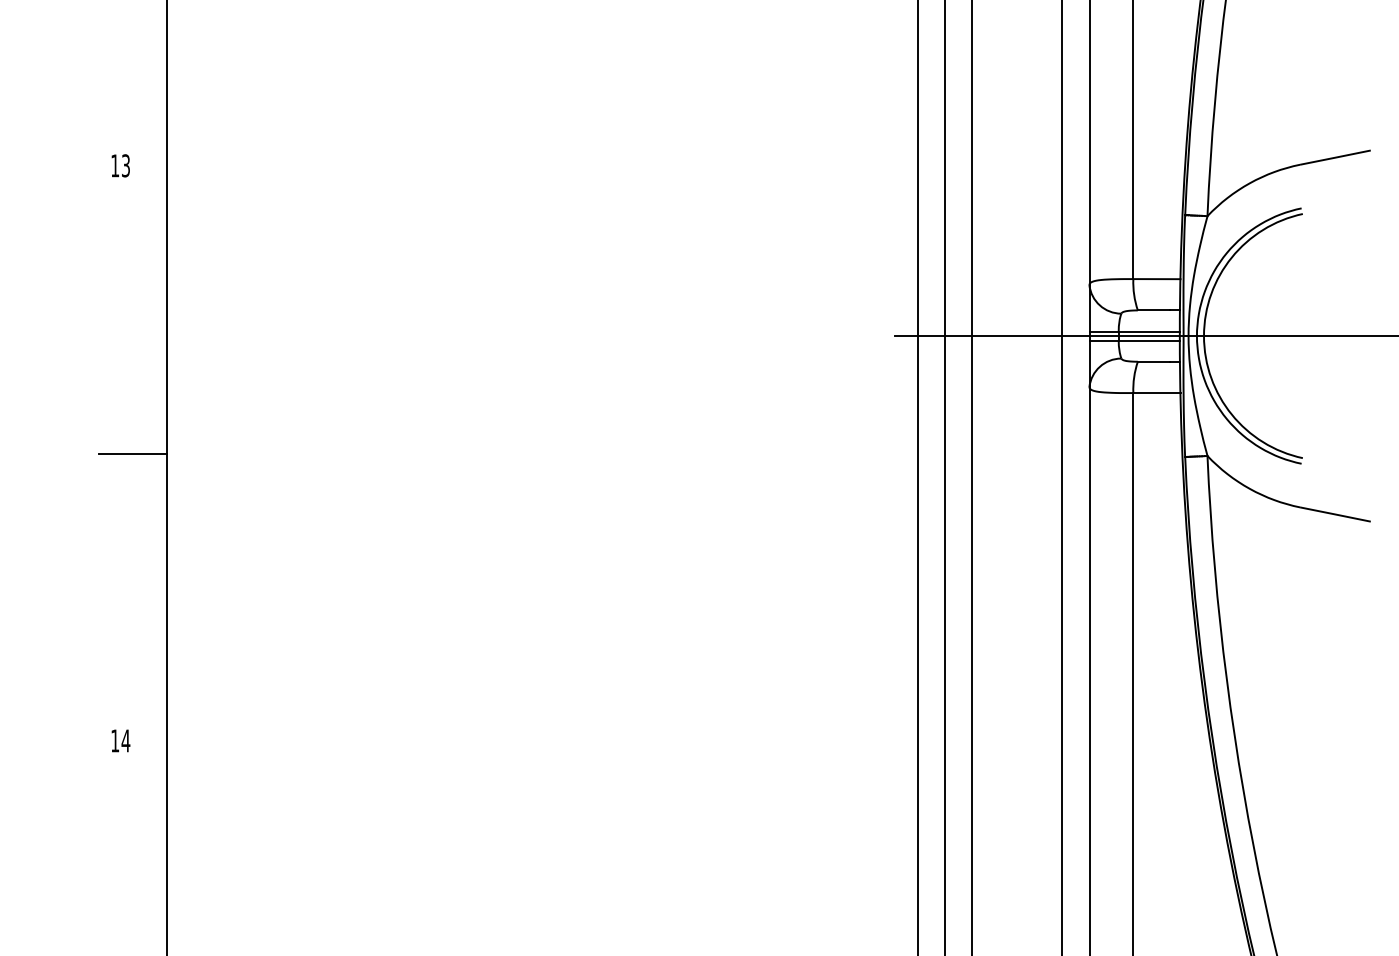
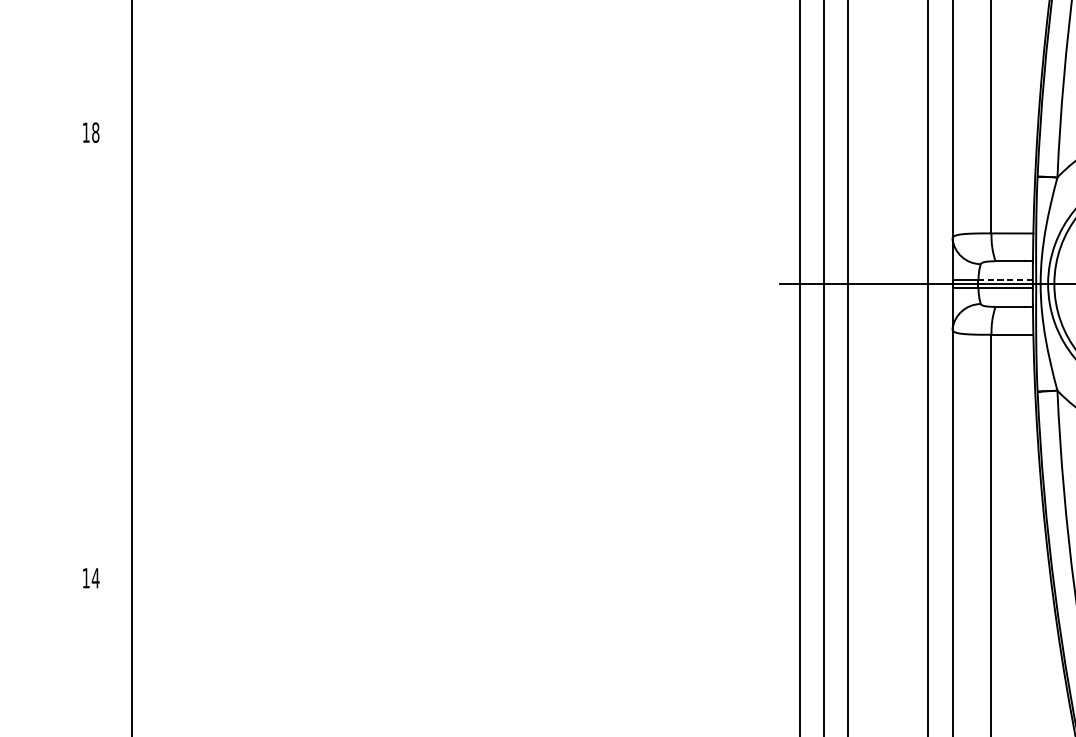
text: (125, 165) -> (95, 132), 13 -> 18
line: (1149, 331) -> (1005, 280), solid -> dashed
line: (132, 454) -> (101, 389), removed
text: (120, 740) -> (90, 577), moved

